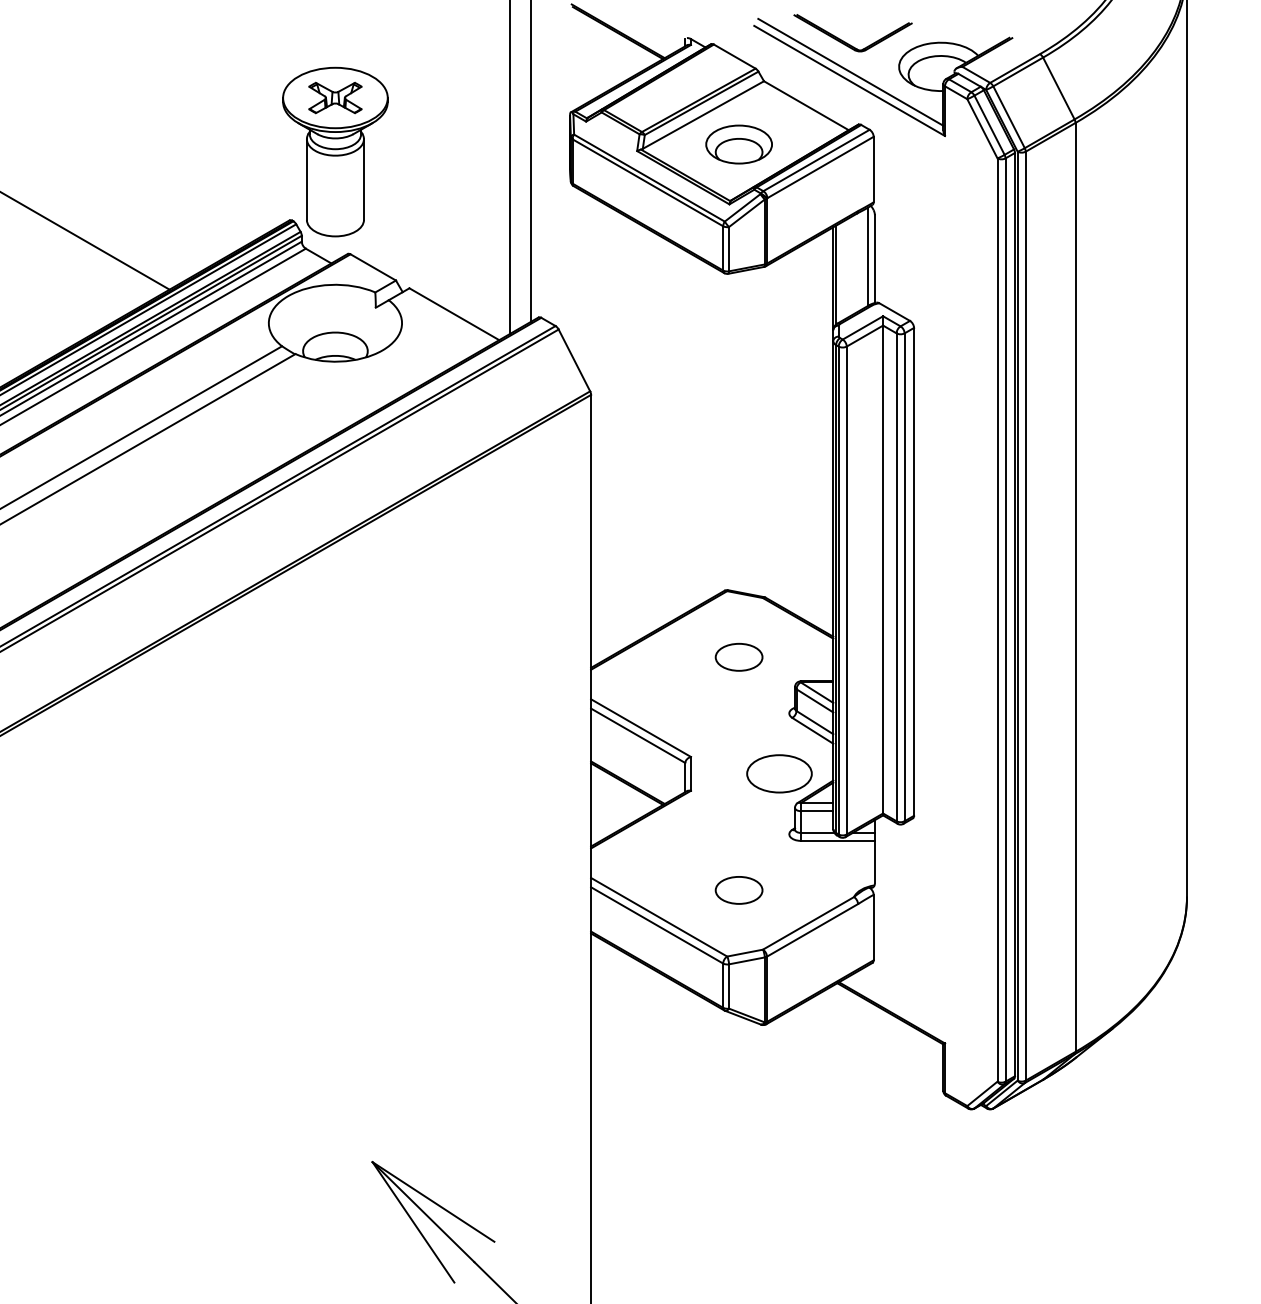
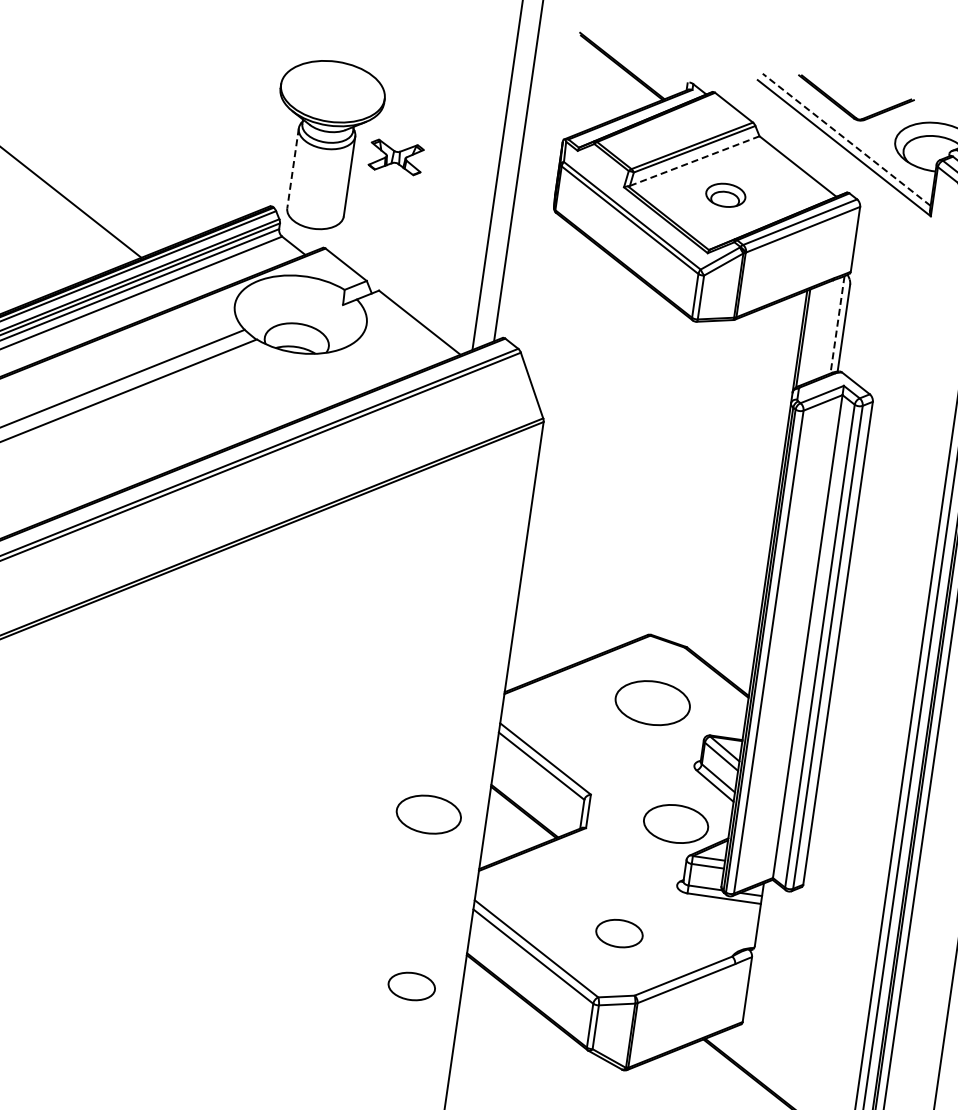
line: (850, 72) -> (846, 139), solid -> dashed
part: (335, 97) -> (396, 156), moved
line: (703, 114) -> (694, 160), solid -> dashed
part: (738, 144) -> (725, 195), size x0.6
line: (306, 180) -> (292, 169), solid -> dashed
line: (868, 257) -> (837, 325), solid -> dashed
part: (738, 656) -> (652, 701), size x1.6
part: (533, 799) -> (428, 814), added
part: (540, 972) -> (411, 986), added

